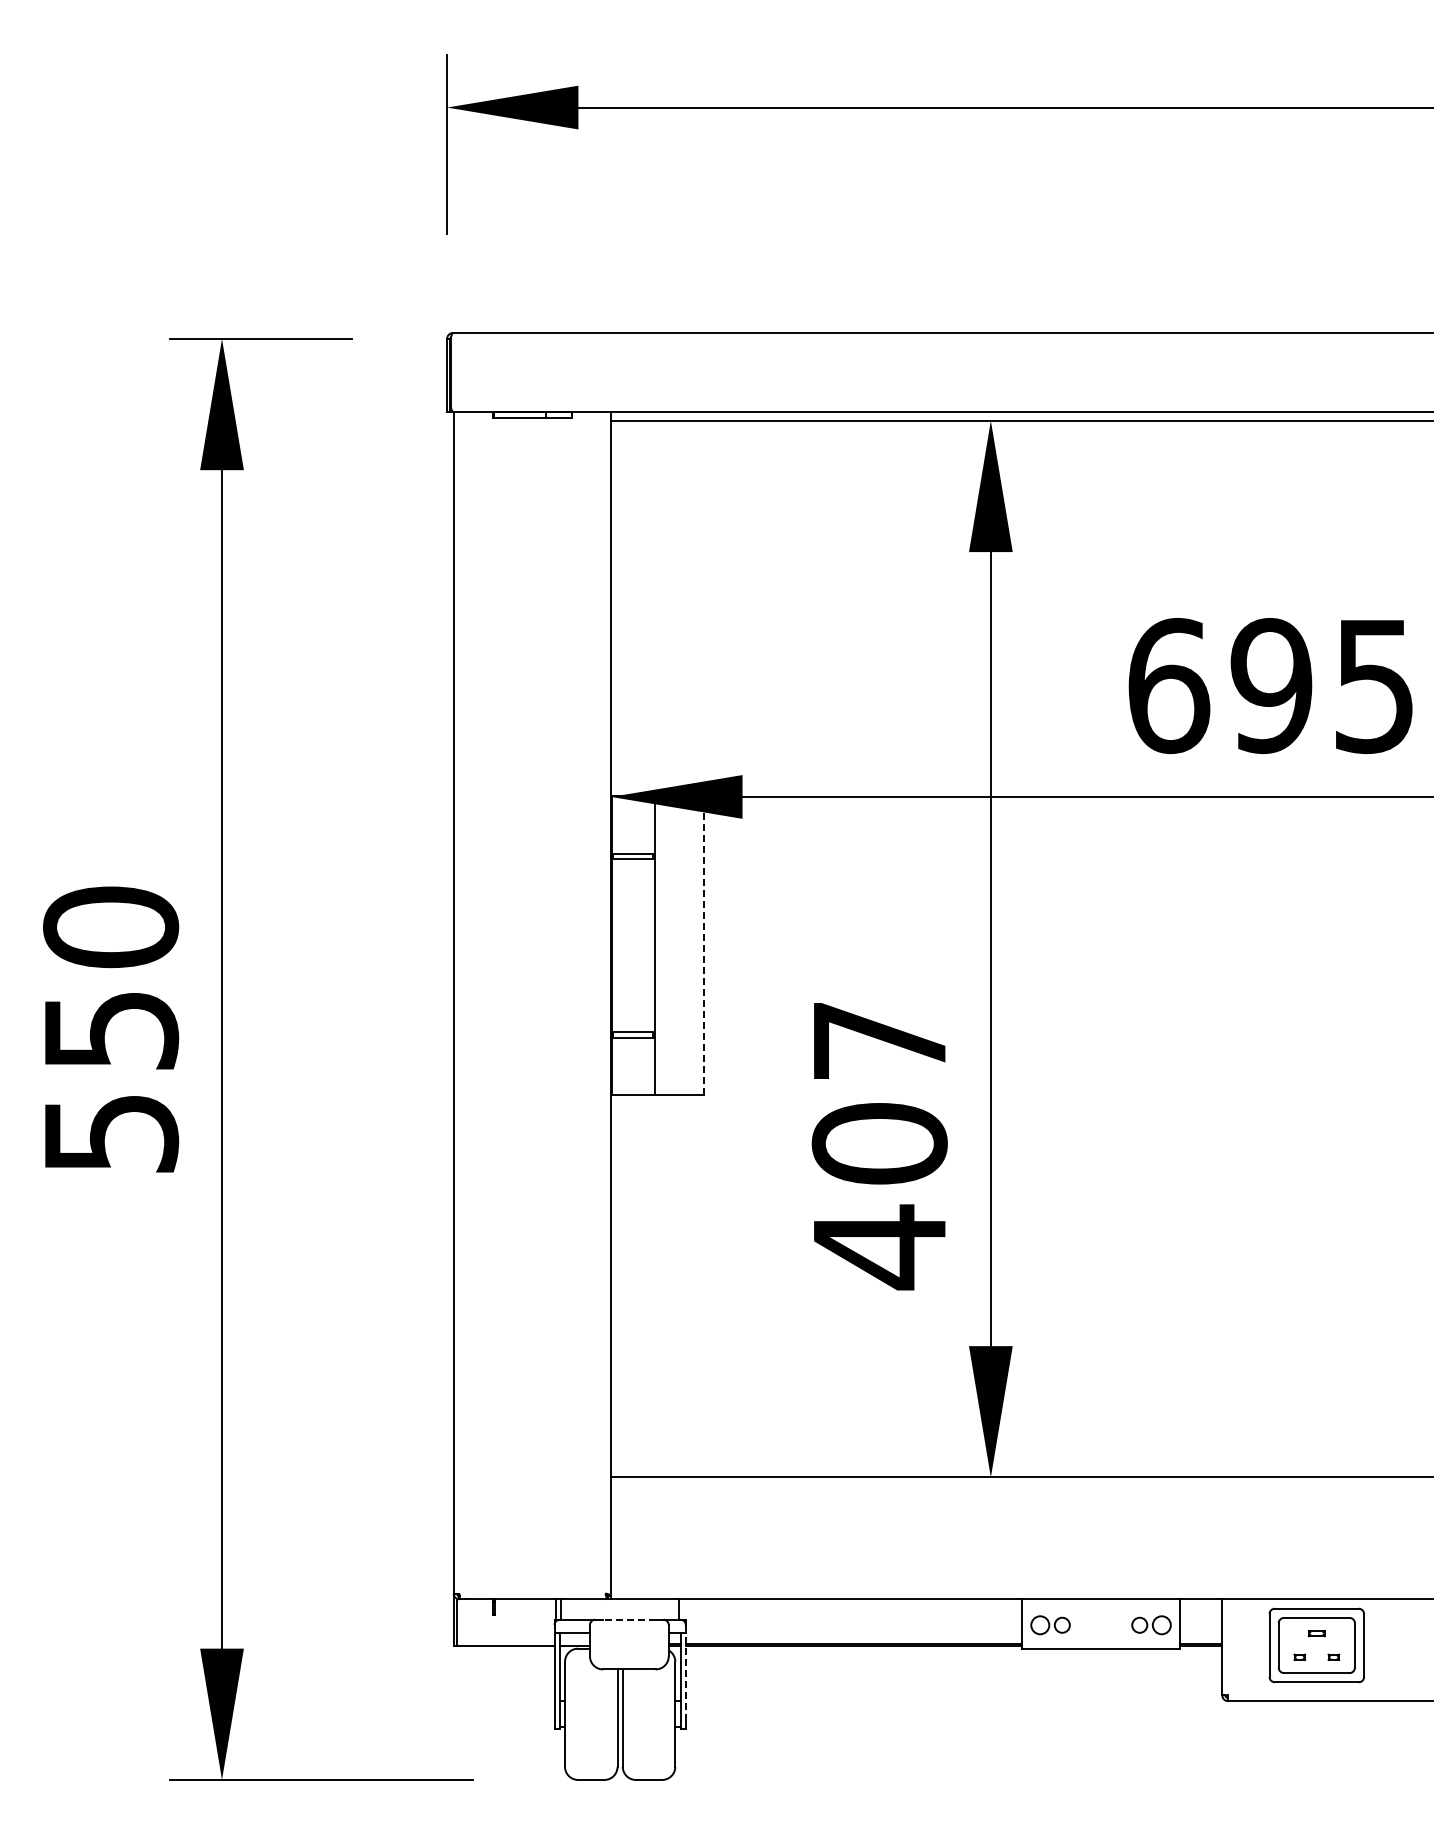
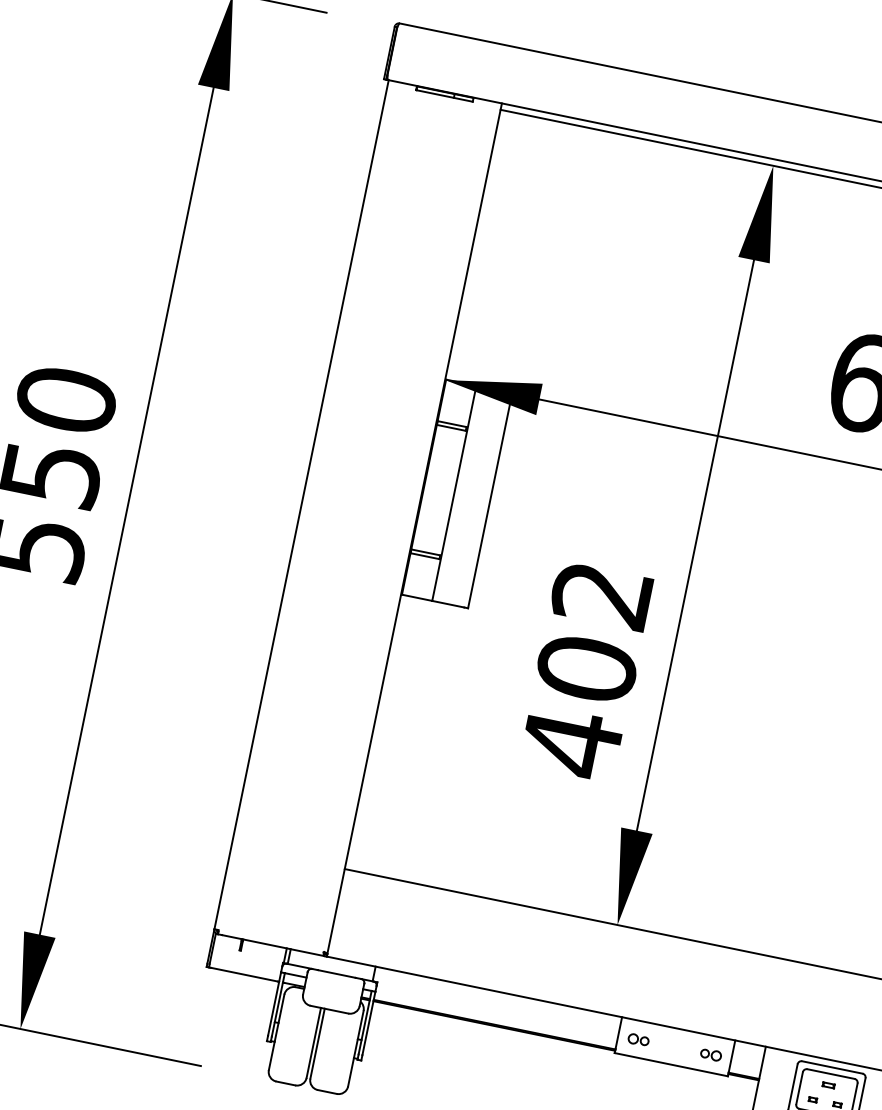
line: (704, 945) -> (490, 500), dashed -> solid
text: (878, 1041) -> (601, 595), 407 -> 402
line: (628, 1619) -> (336, 973), dashed -> solid
part: (1050, 1624) -> (638, 1039), size x0.71
part: (1150, 1624) -> (710, 1054), size x0.71
line: (685, 1676) -> (368, 1023), dashed -> solid

